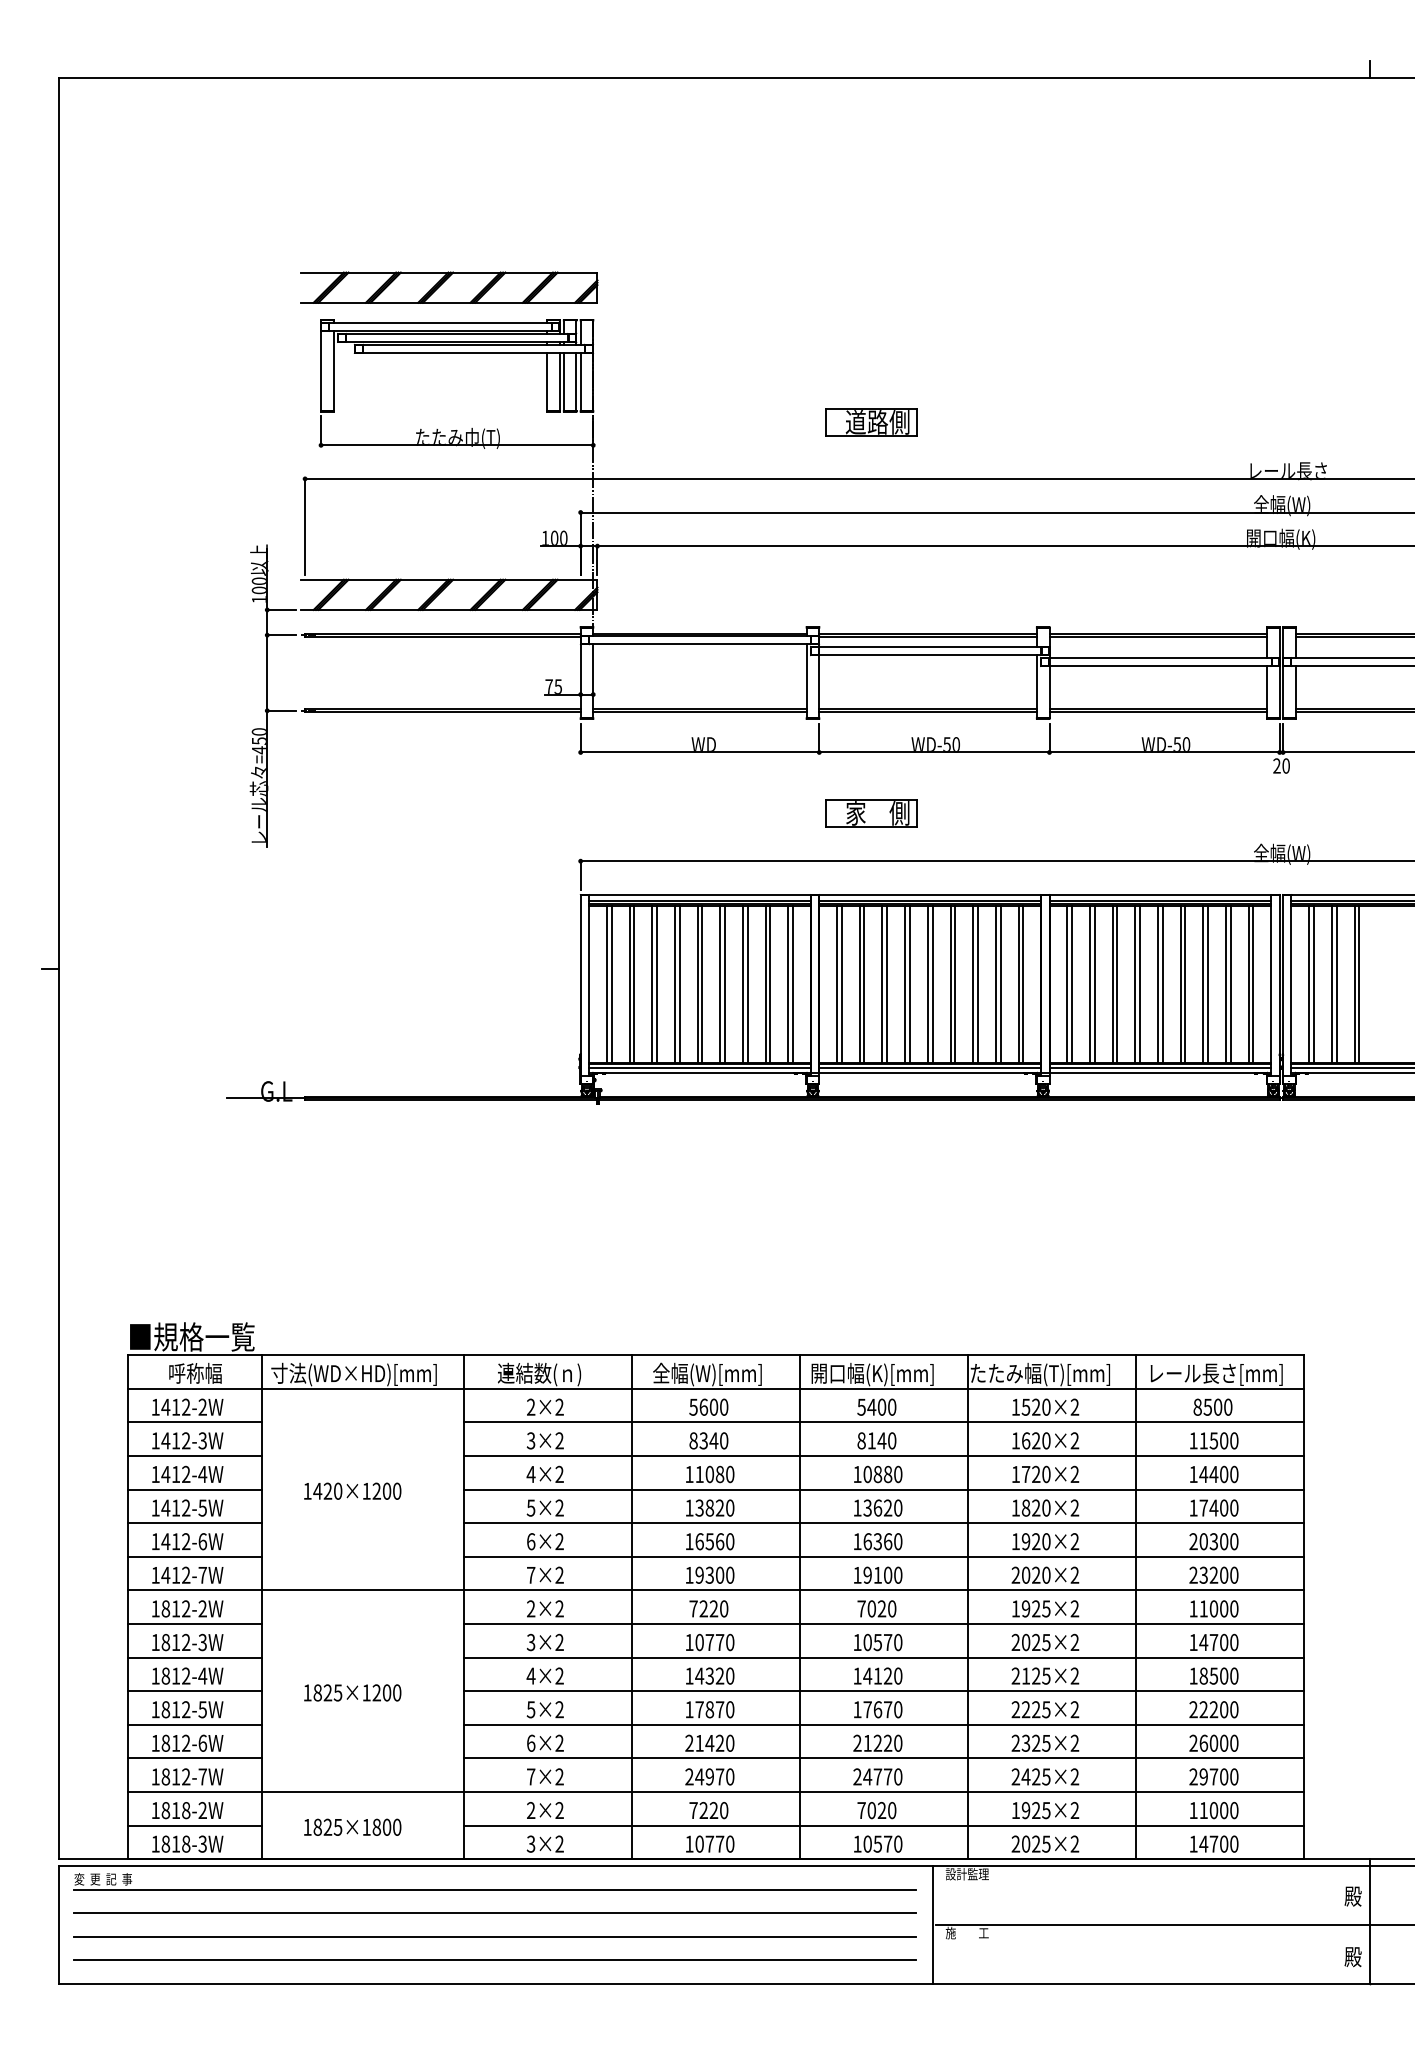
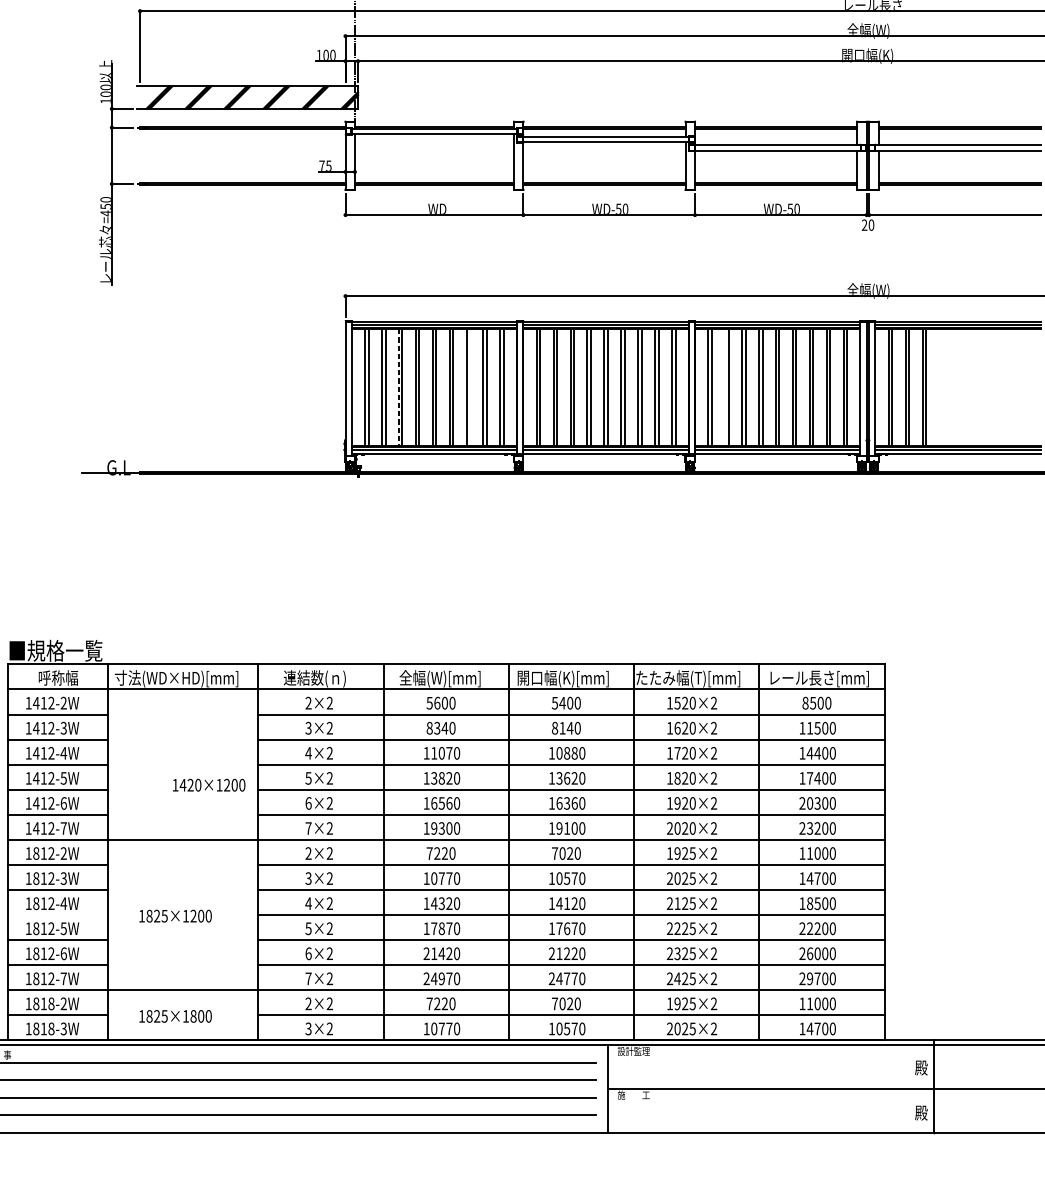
part: (871, 813) -> (562, 260), removed
line: (747, 983) -> (469, 387), removed
line: (1089, 983) -> (724, 387), removed
line: (652, 984) -> (399, 388), solid -> dashed
text: (719, 1474) -> (449, 753), 11080 -> 11070
text: (352, 1490) -> (208, 784), moved
line: (194, 1691) -> (57, 915), removed

